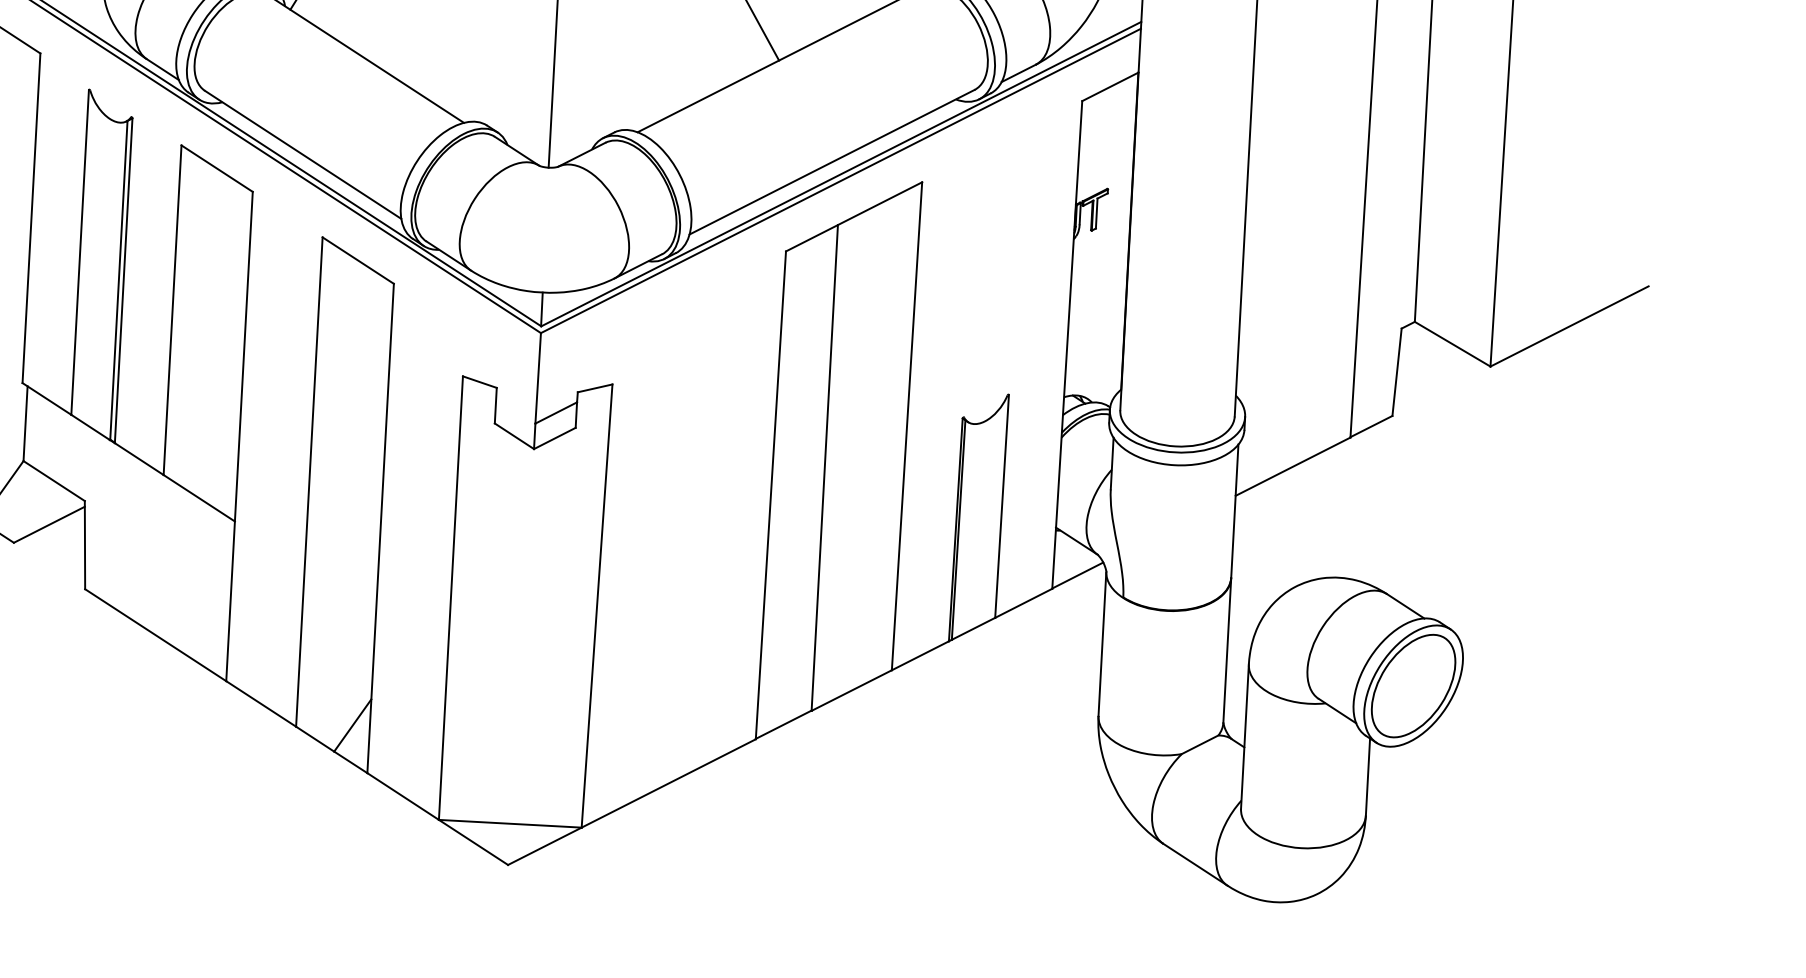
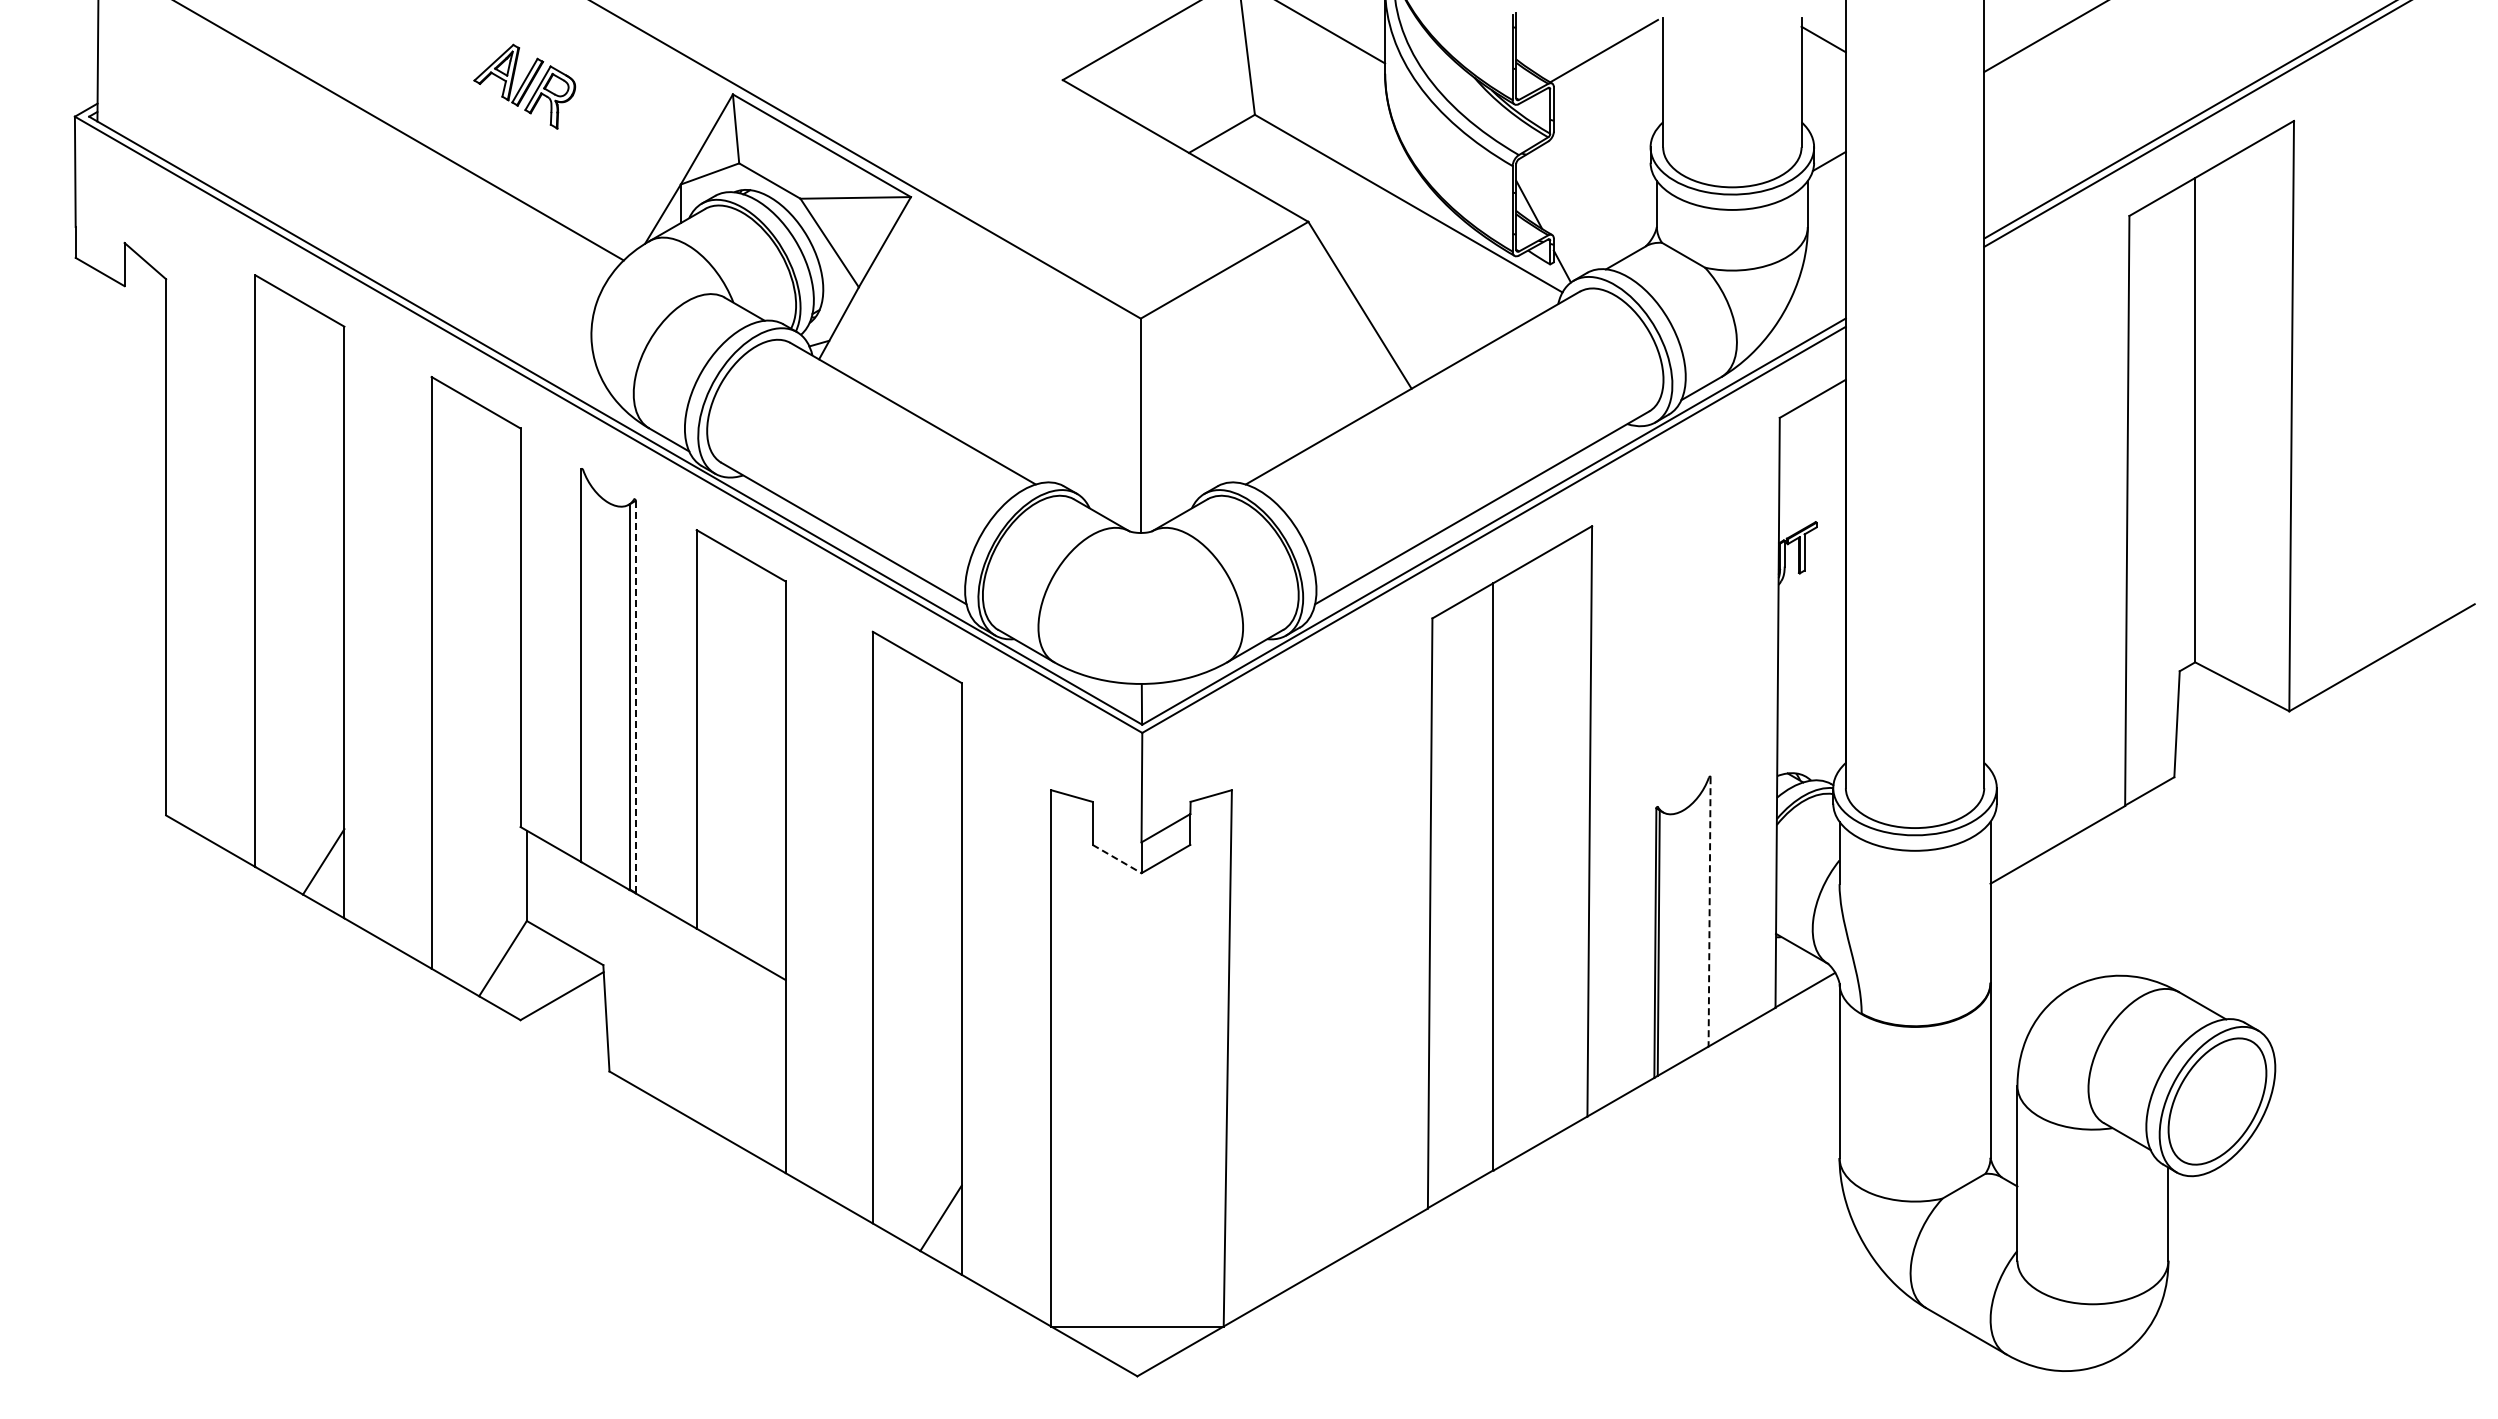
line: (123, 281) -> (635, 697), solid -> dashed
line: (514, 436) -> (1117, 859), solid -> dashed
line: (1002, 506) -> (1709, 911), solid -> dashed

